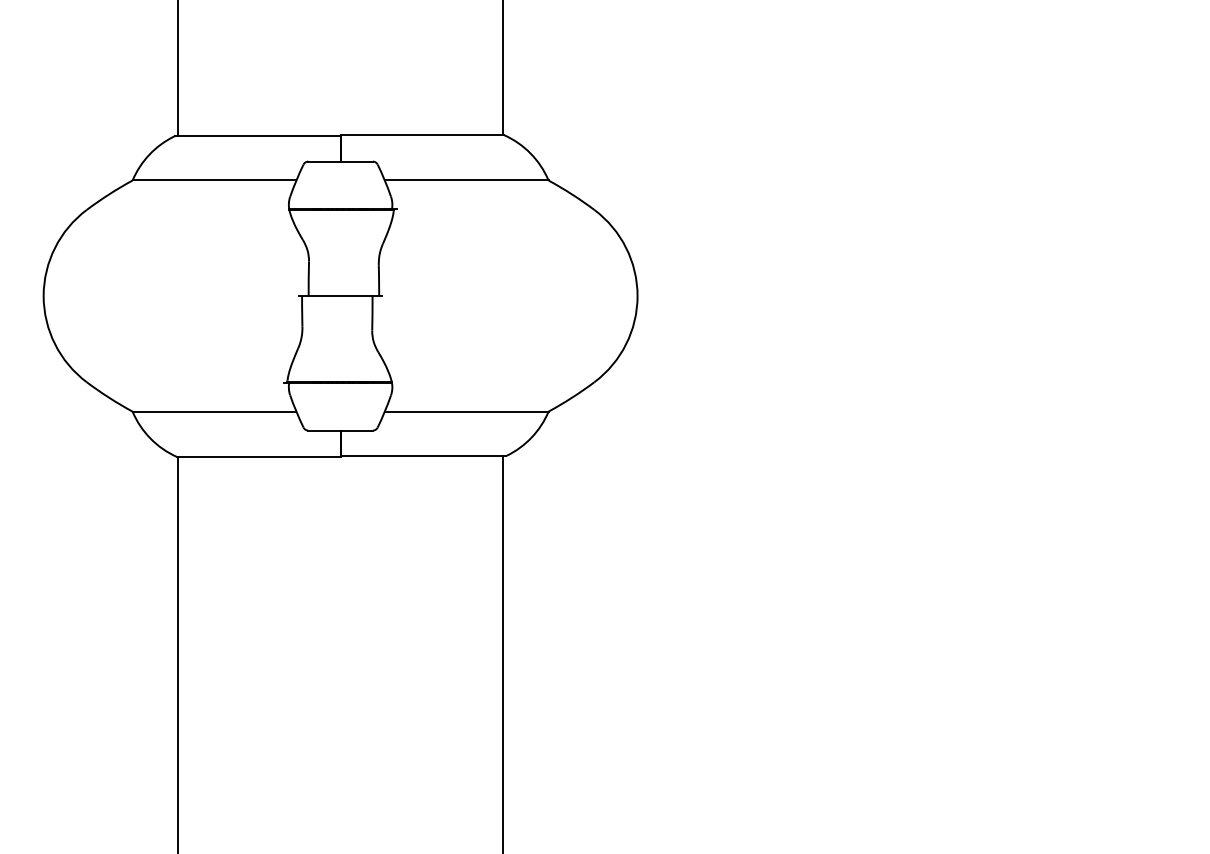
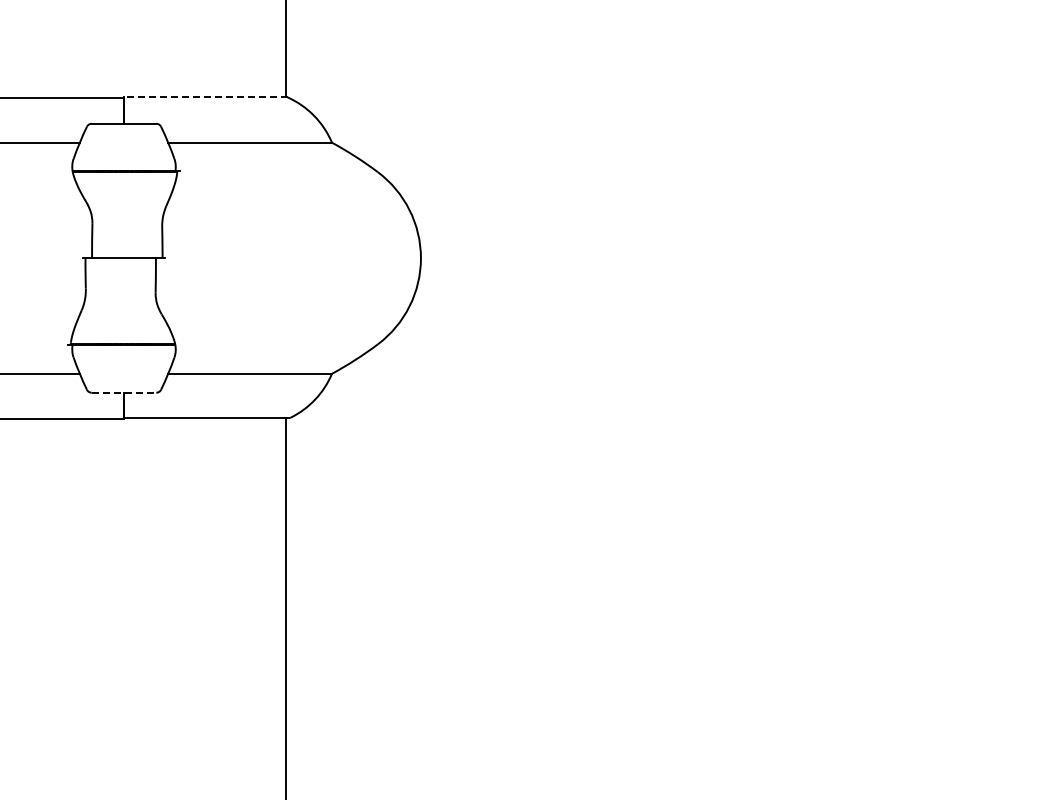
line: (422, 135) -> (205, 97), solid -> dashed
line: (341, 430) -> (124, 392), solid -> dashed

